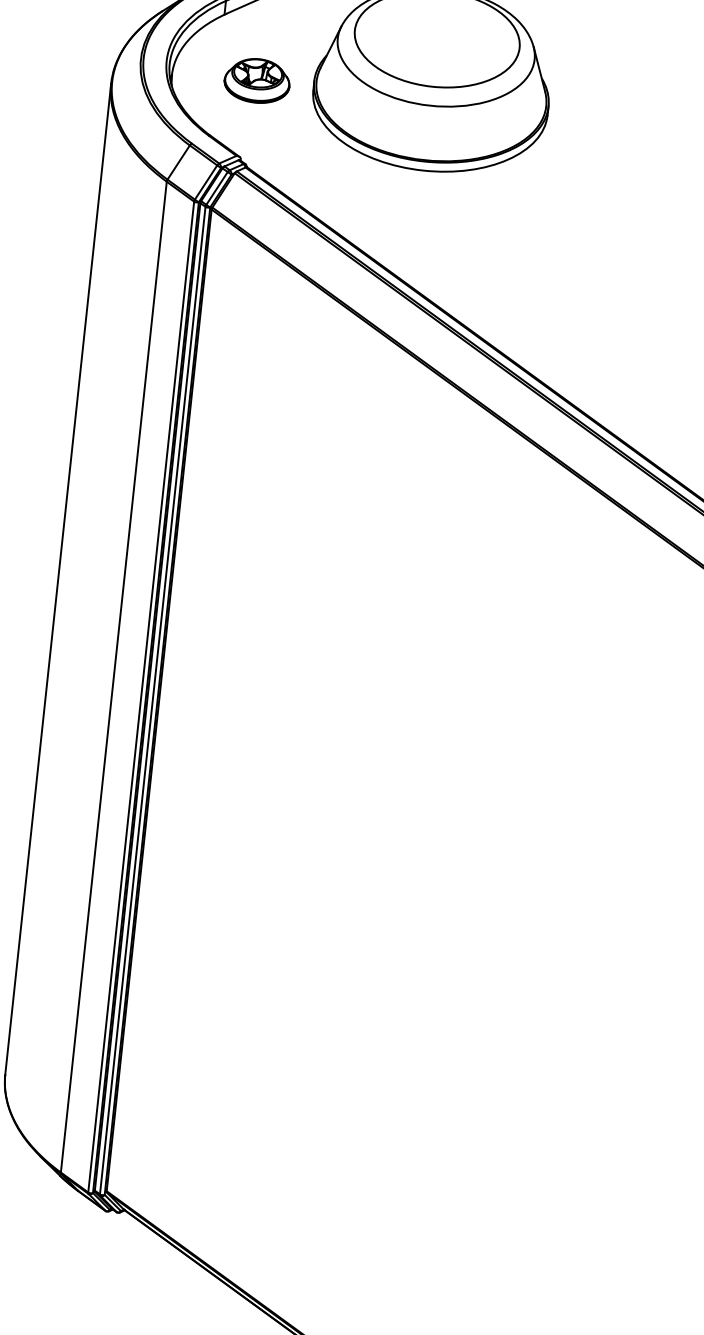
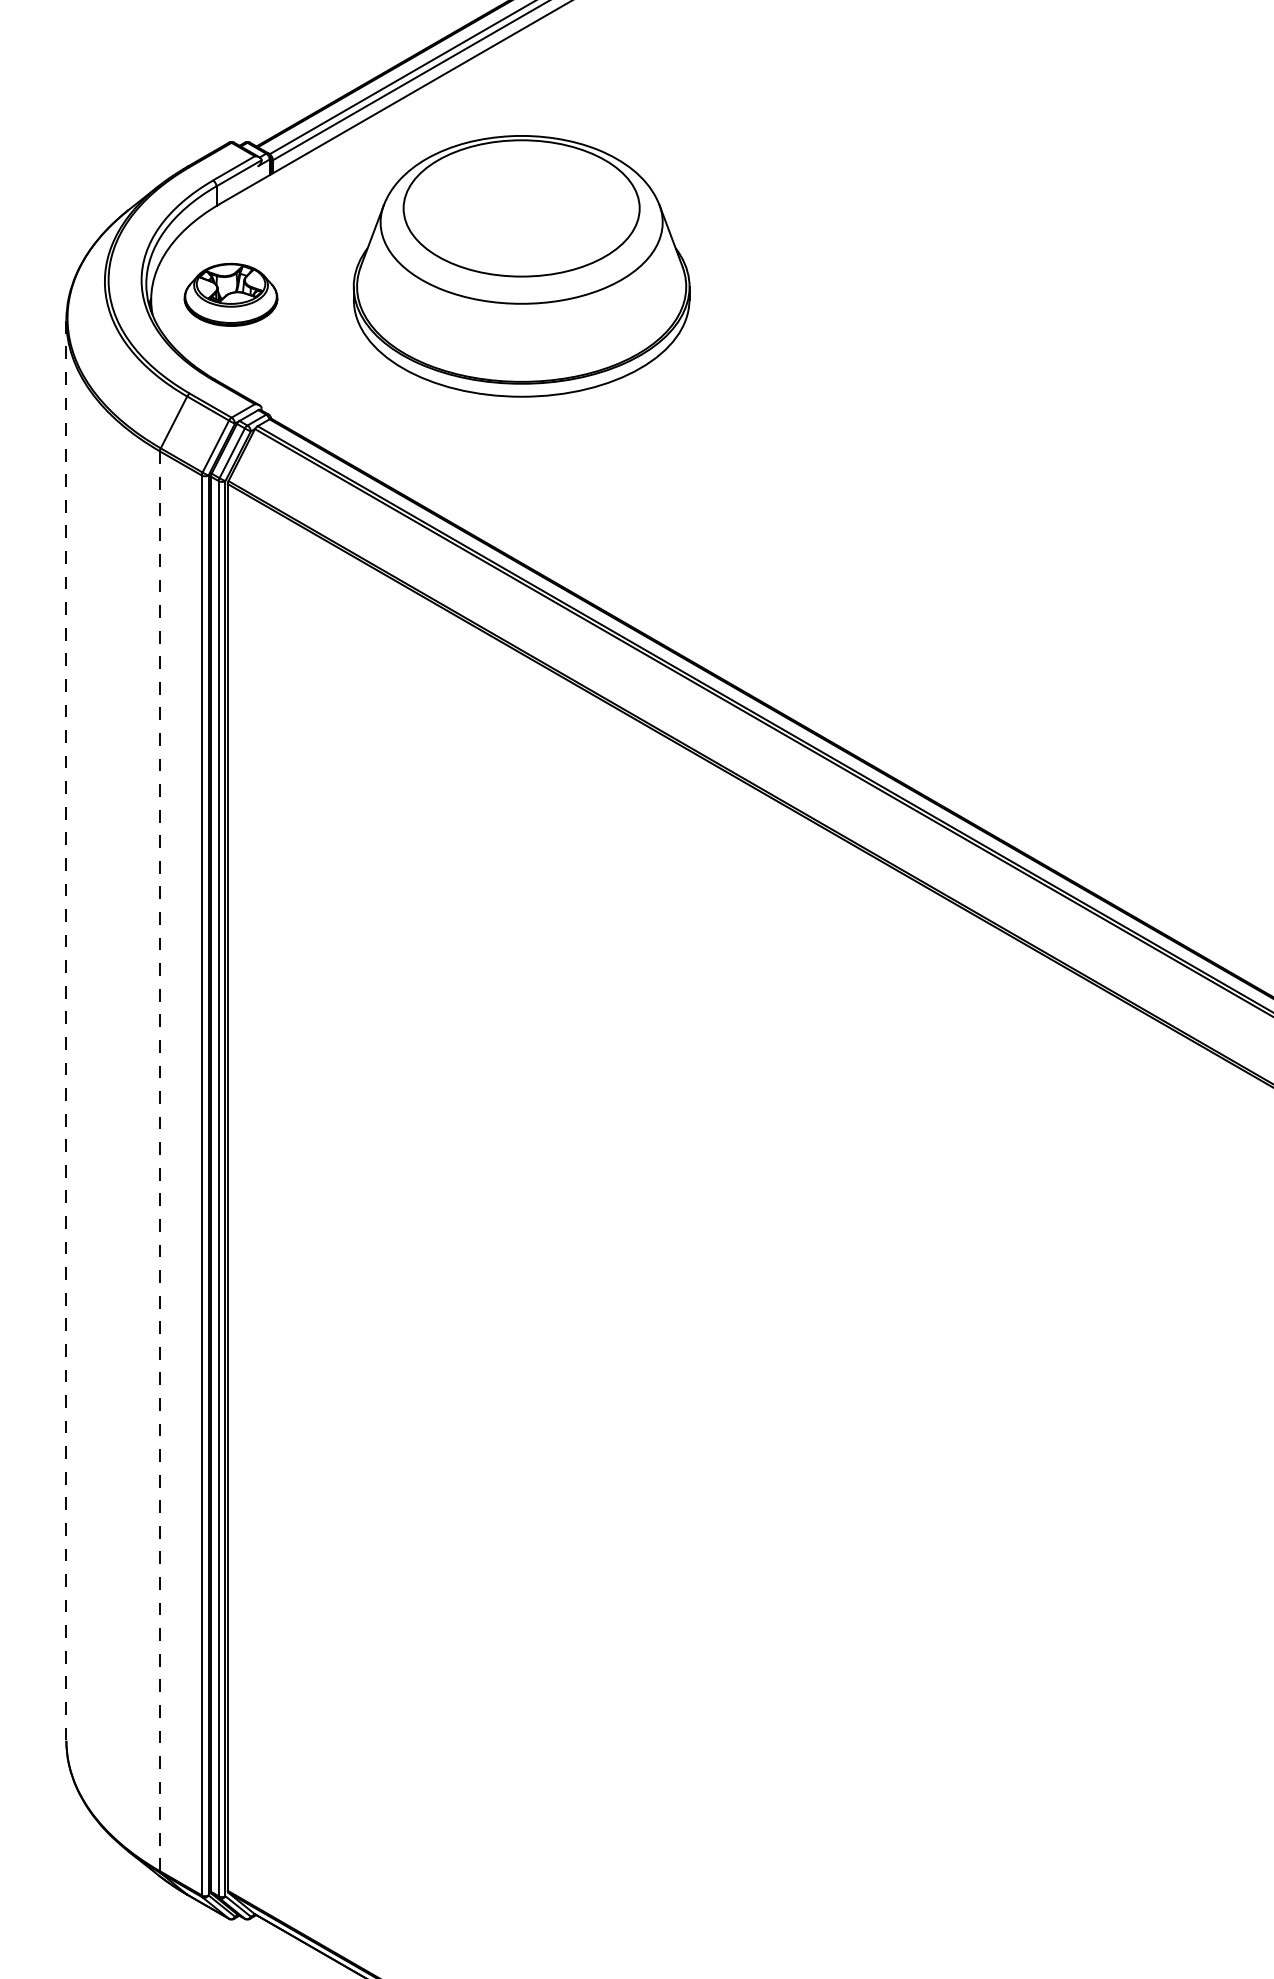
part: (256, 80) -> (230, 294), moved
line: (58, 578) -> (66, 1030), solid -> dashed
line: (114, 677) -> (160, 1161), solid -> dashed

